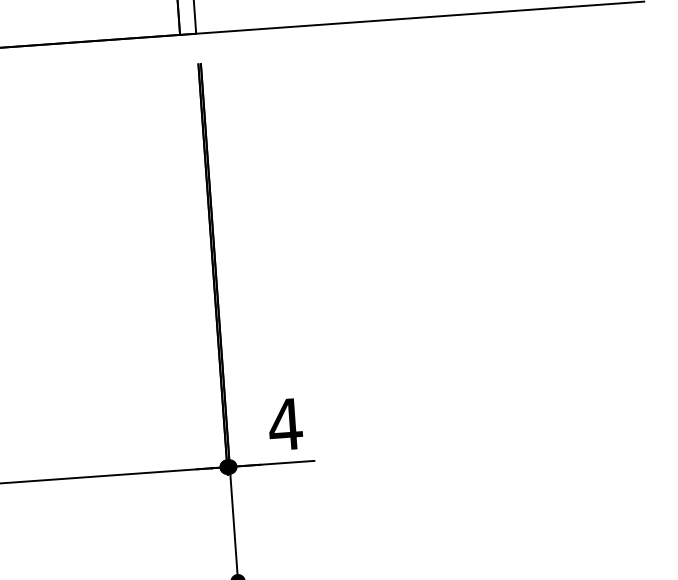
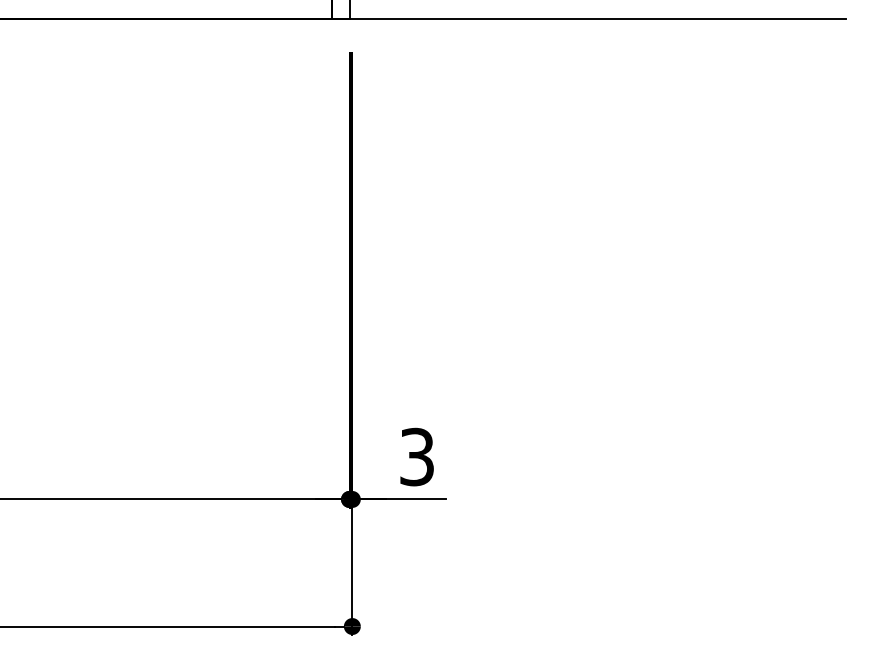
text: (284, 424) -> (416, 456), 4 -> 3

